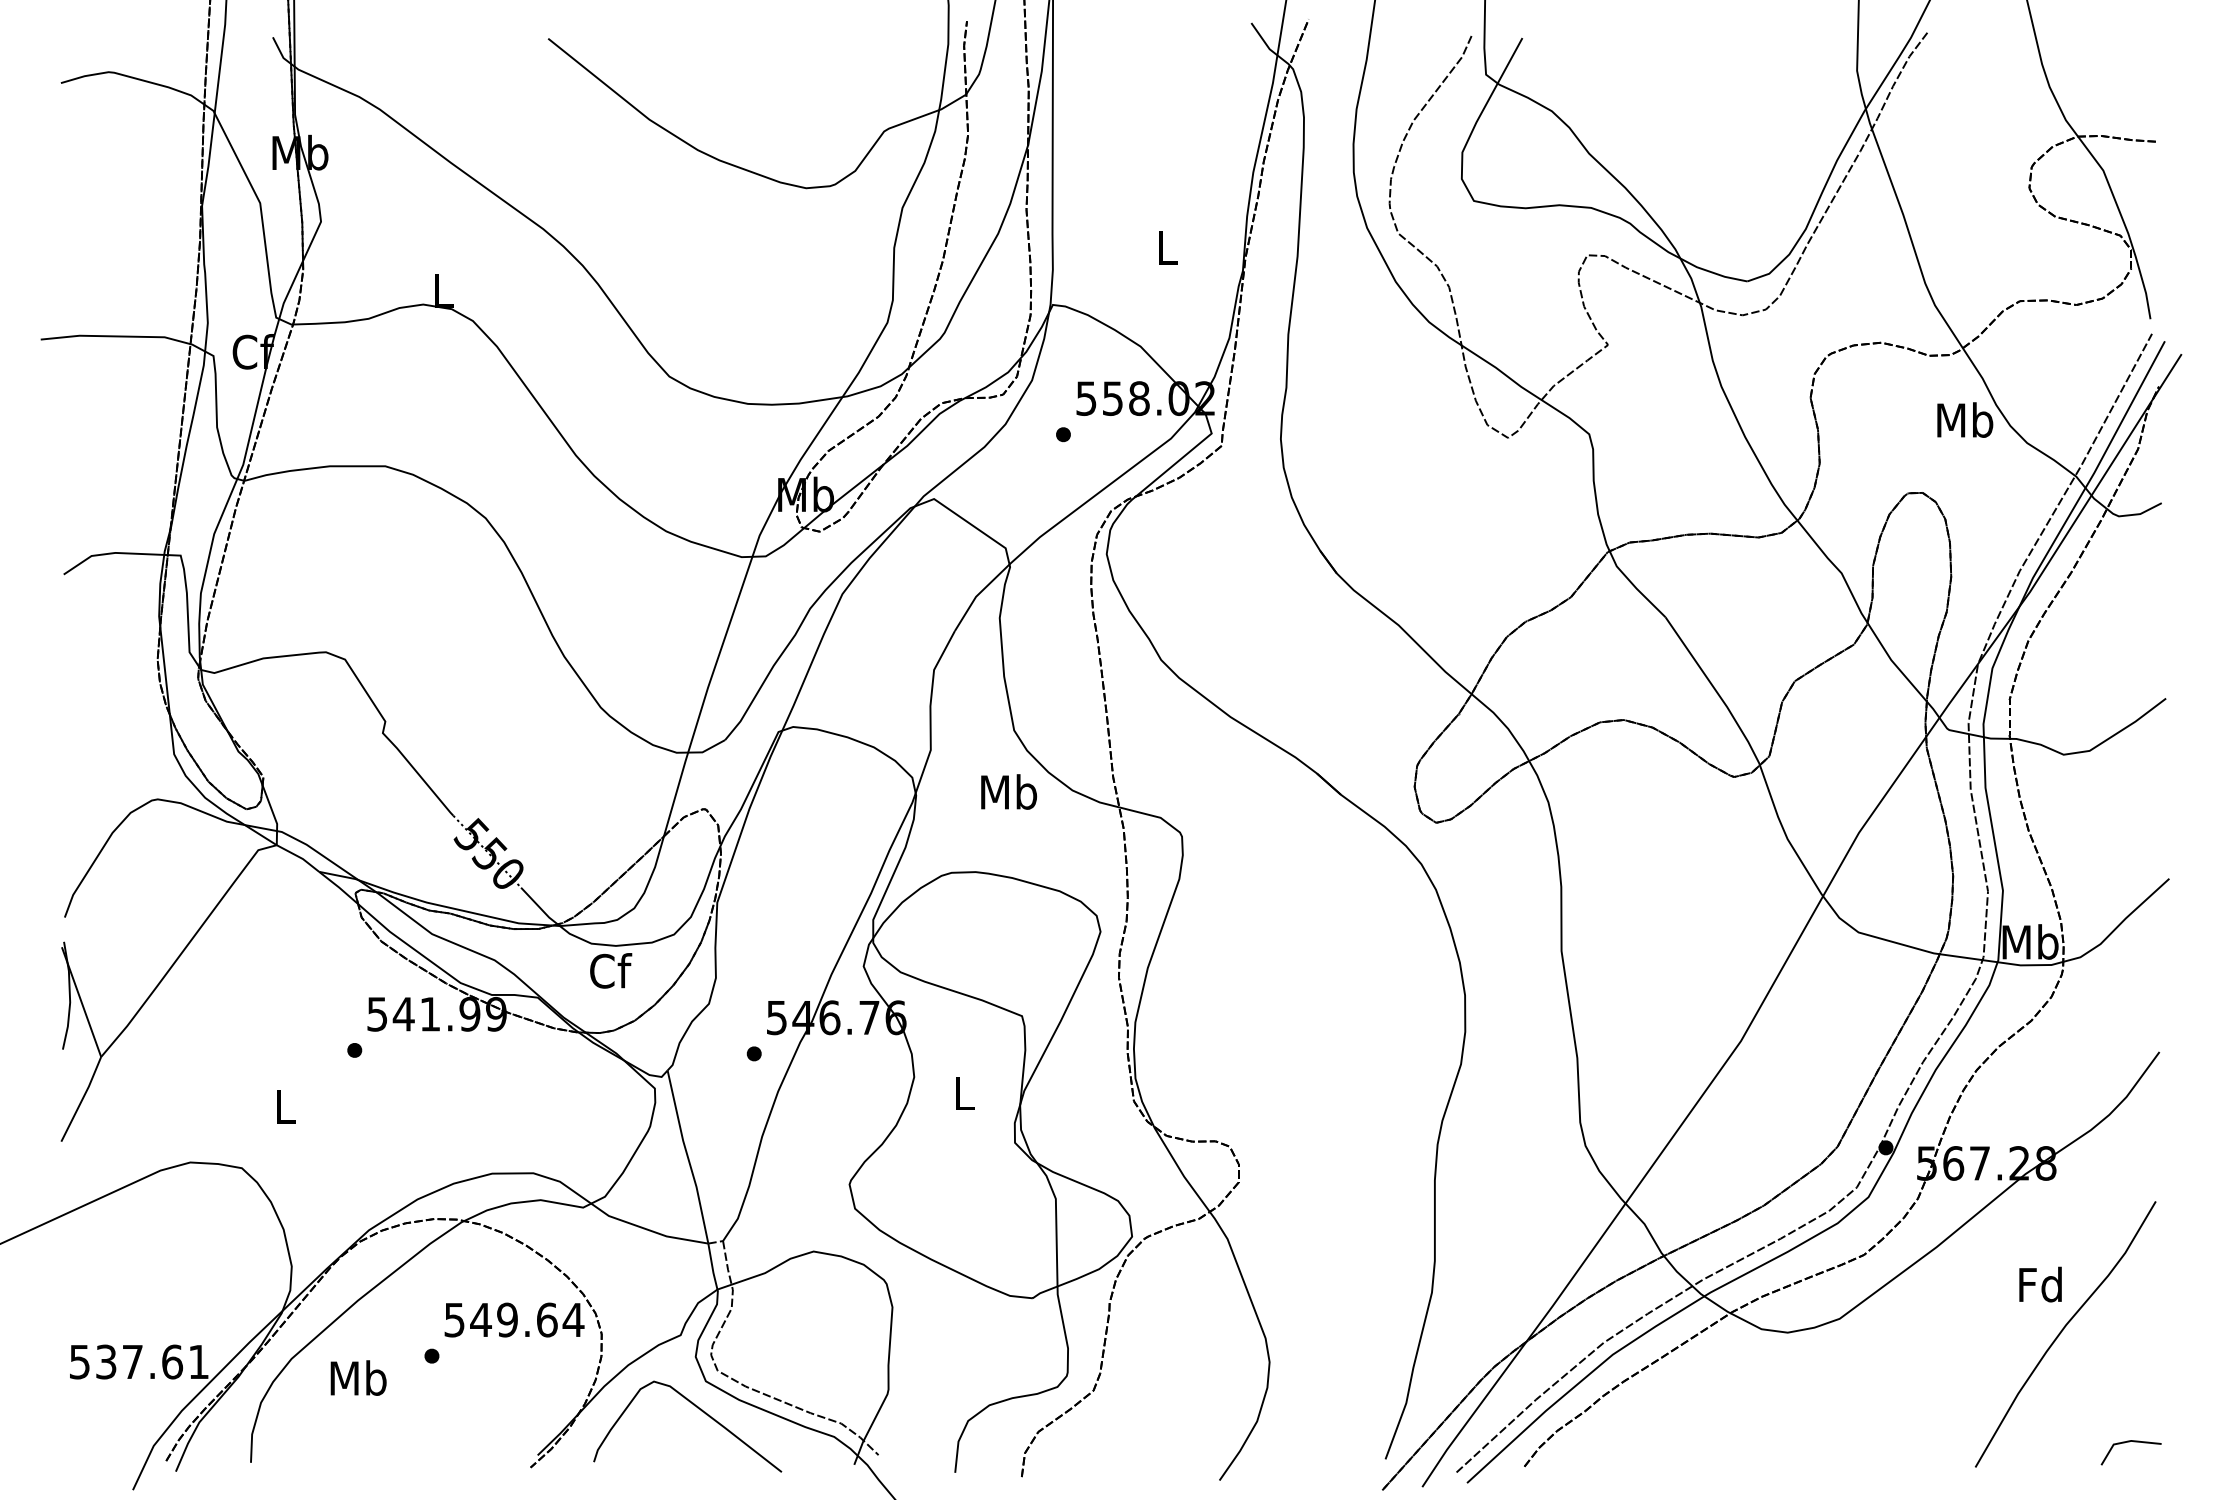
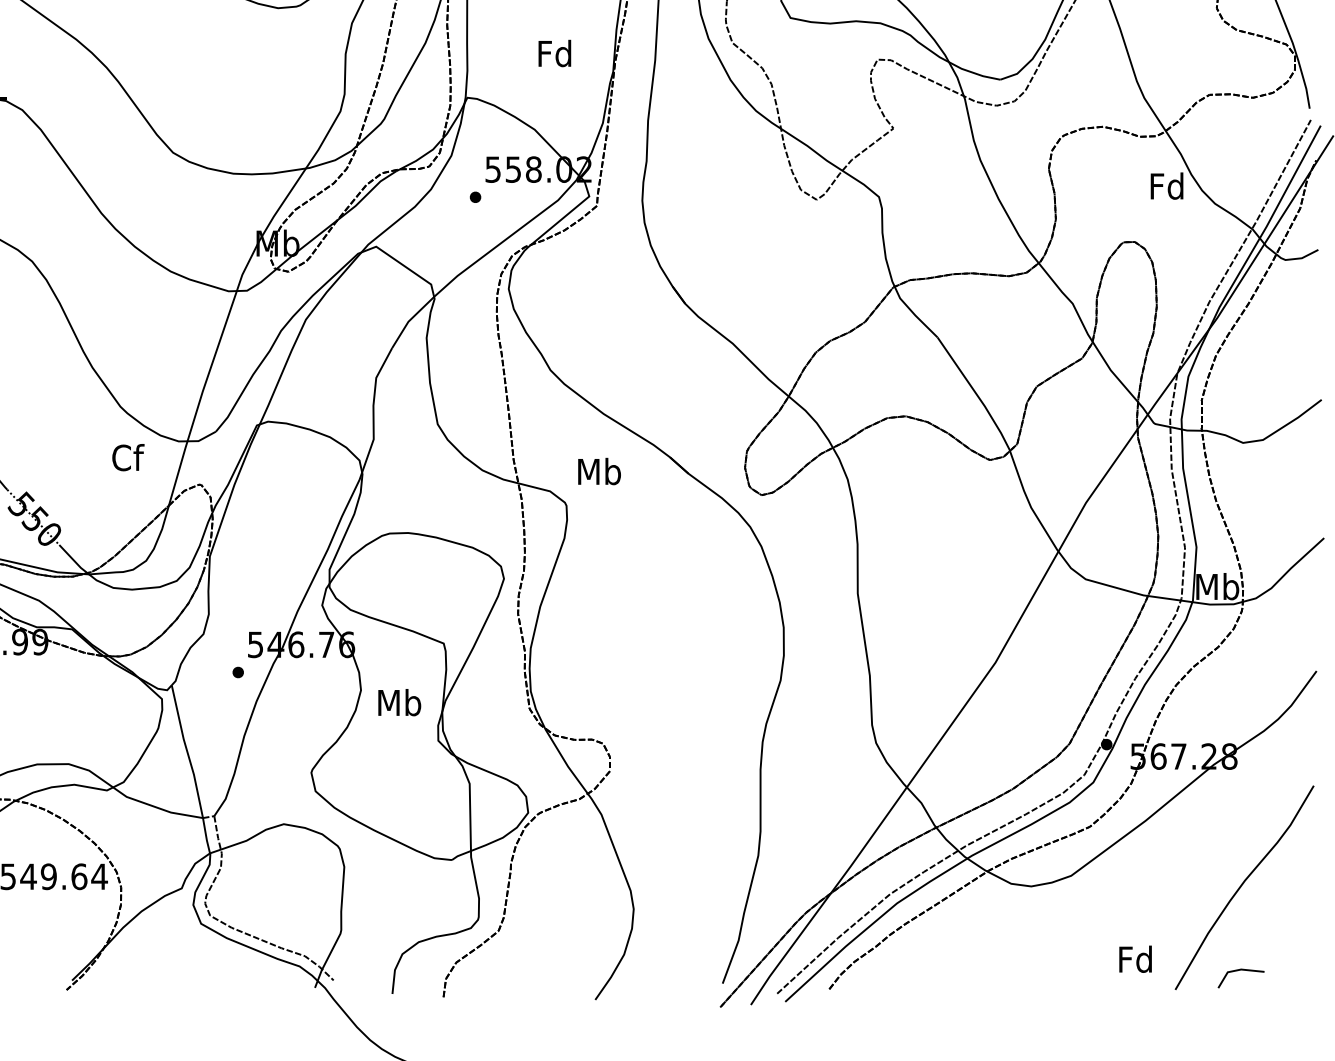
text: (1166, 247) -> (554, 53), L -> Fd
text: (1965, 419) -> (1167, 185), Mb -> Fd
text: (1009, 791) -> (599, 471), moved
text: (611, 970) -> (128, 457), moved
text: (964, 1092) -> (399, 702), L -> Mb
text: (2040, 1284) -> (1135, 959), moved
curve: (701, 1411) -> (197, 946), removed
line: (2129, 1442) -> (1239, 970), moved

